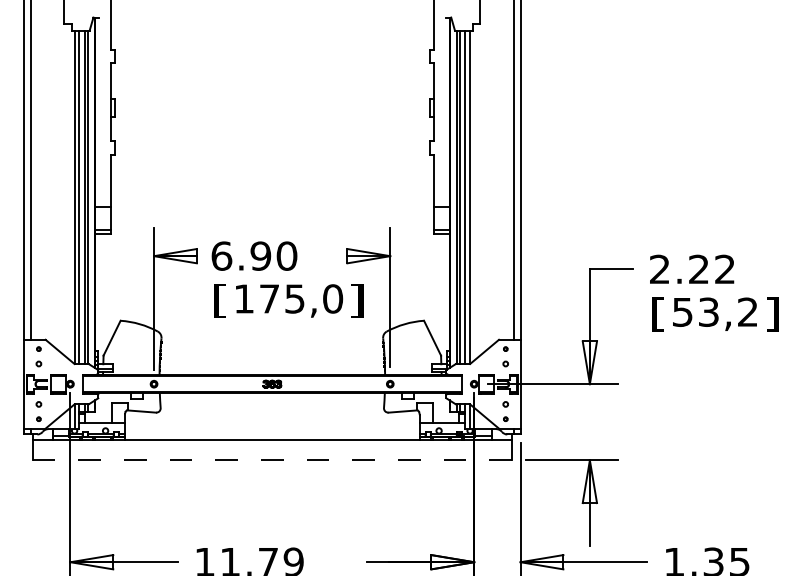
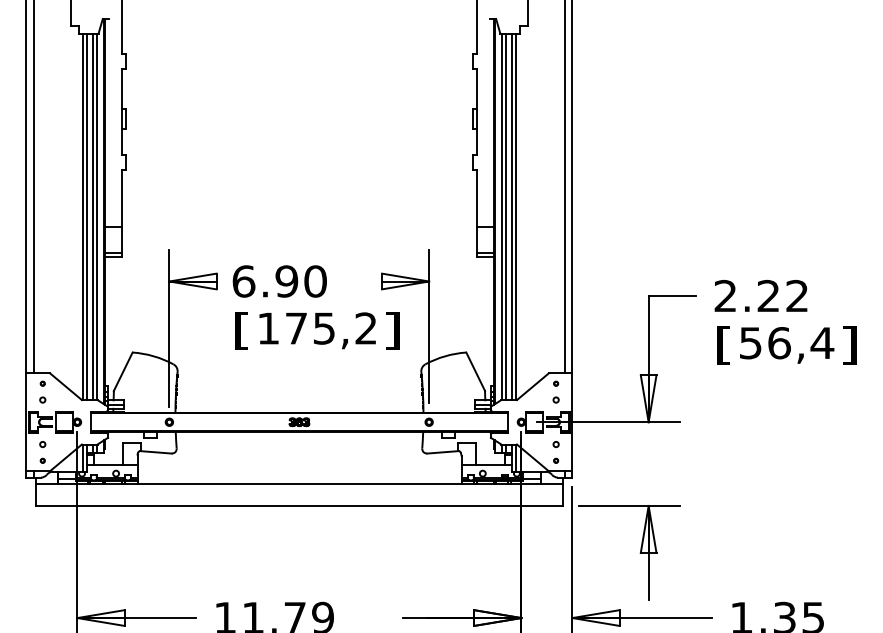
text: (333, 298) -> (366, 328), 175,0 -> 175,2
text: (728, 312) -> (801, 343), 53,2 -> 56,4
line: (272, 459) -> (299, 505), dashed -> solid

